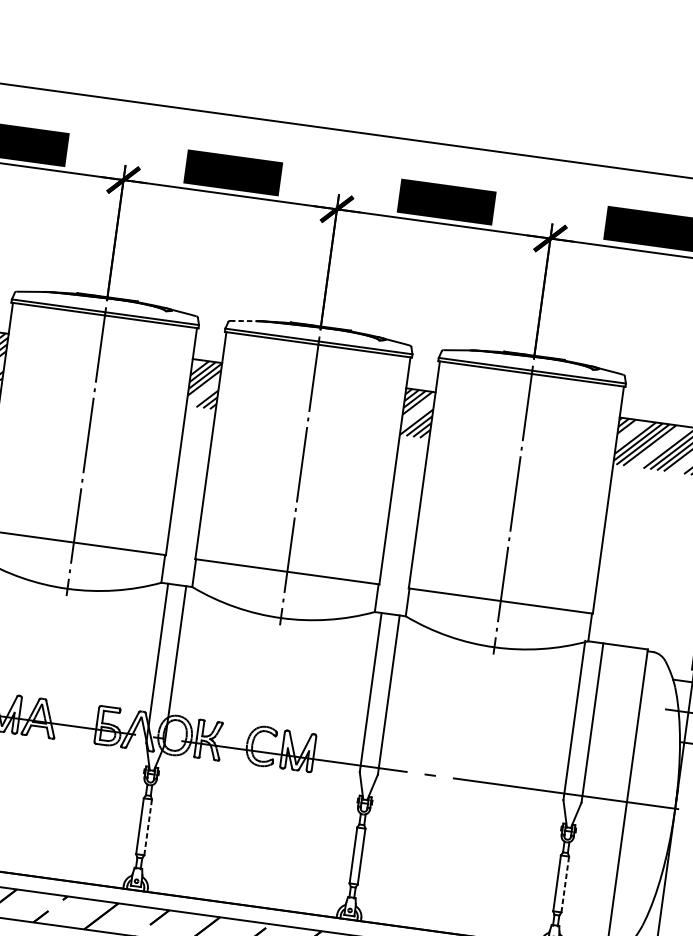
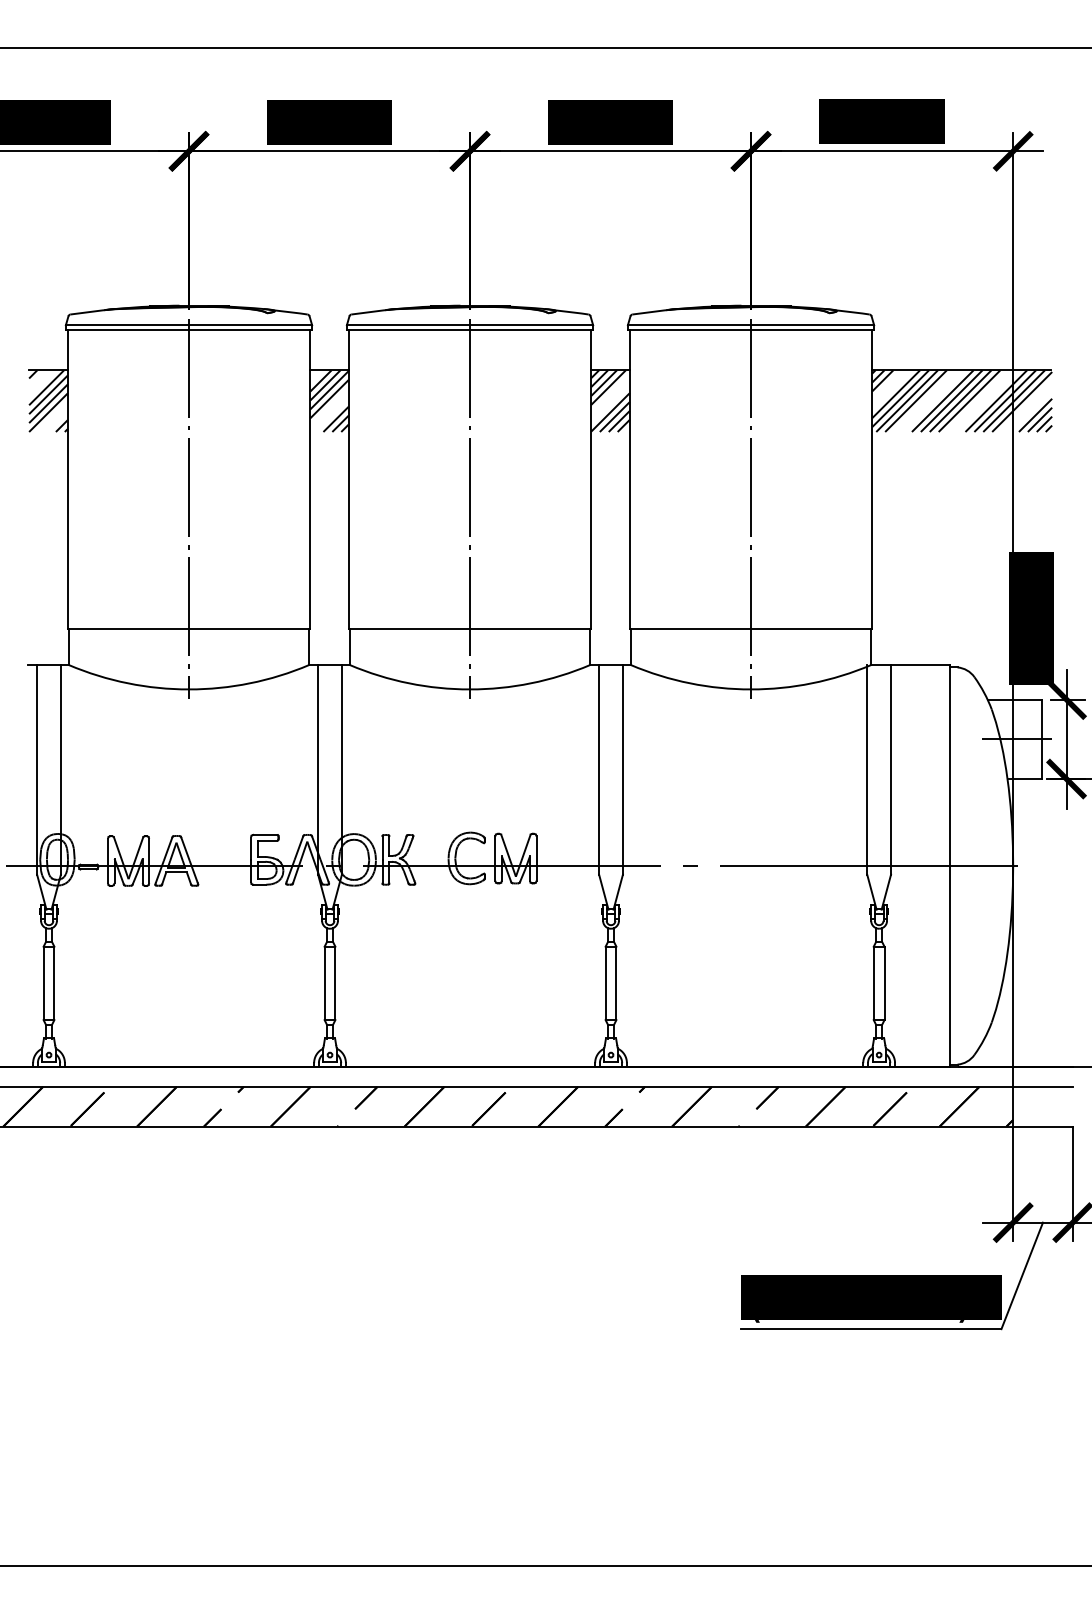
line: (246, 320) -> (372, 311), dashed -> solid
line: (148, 827) -> (335, 983), dashed -> solid
line: (565, 884) -> (884, 983), dashed -> solid

